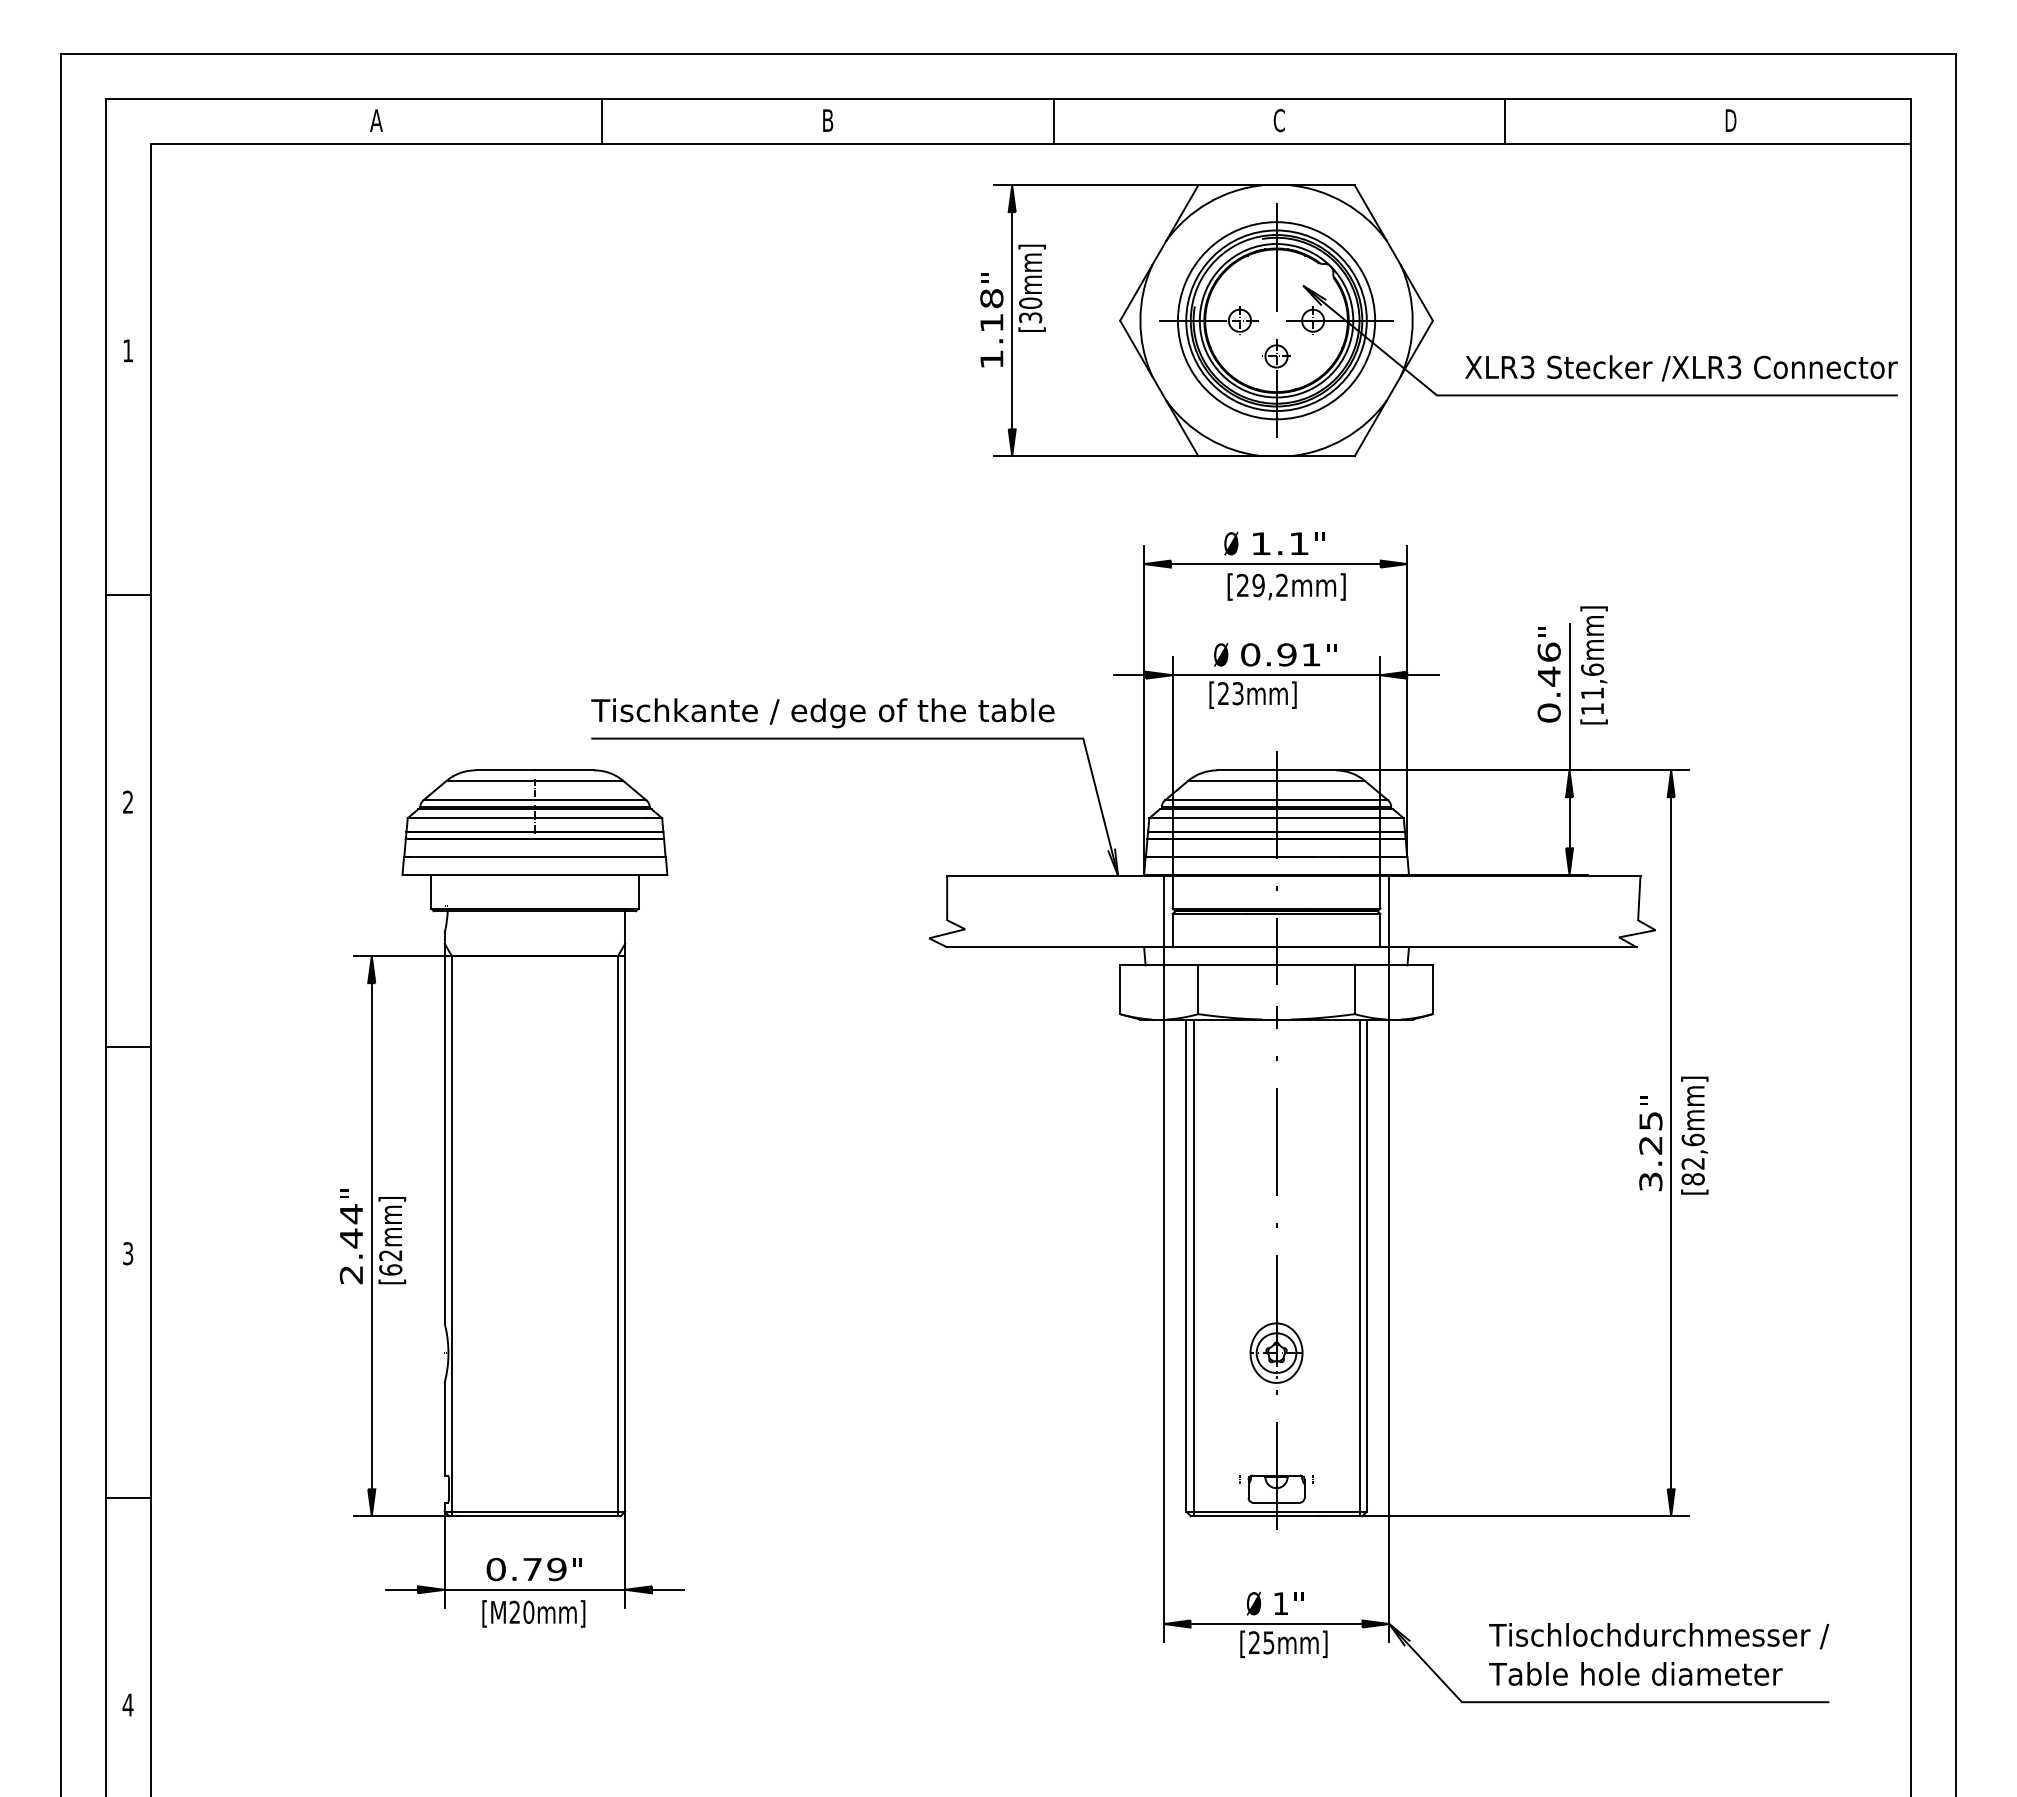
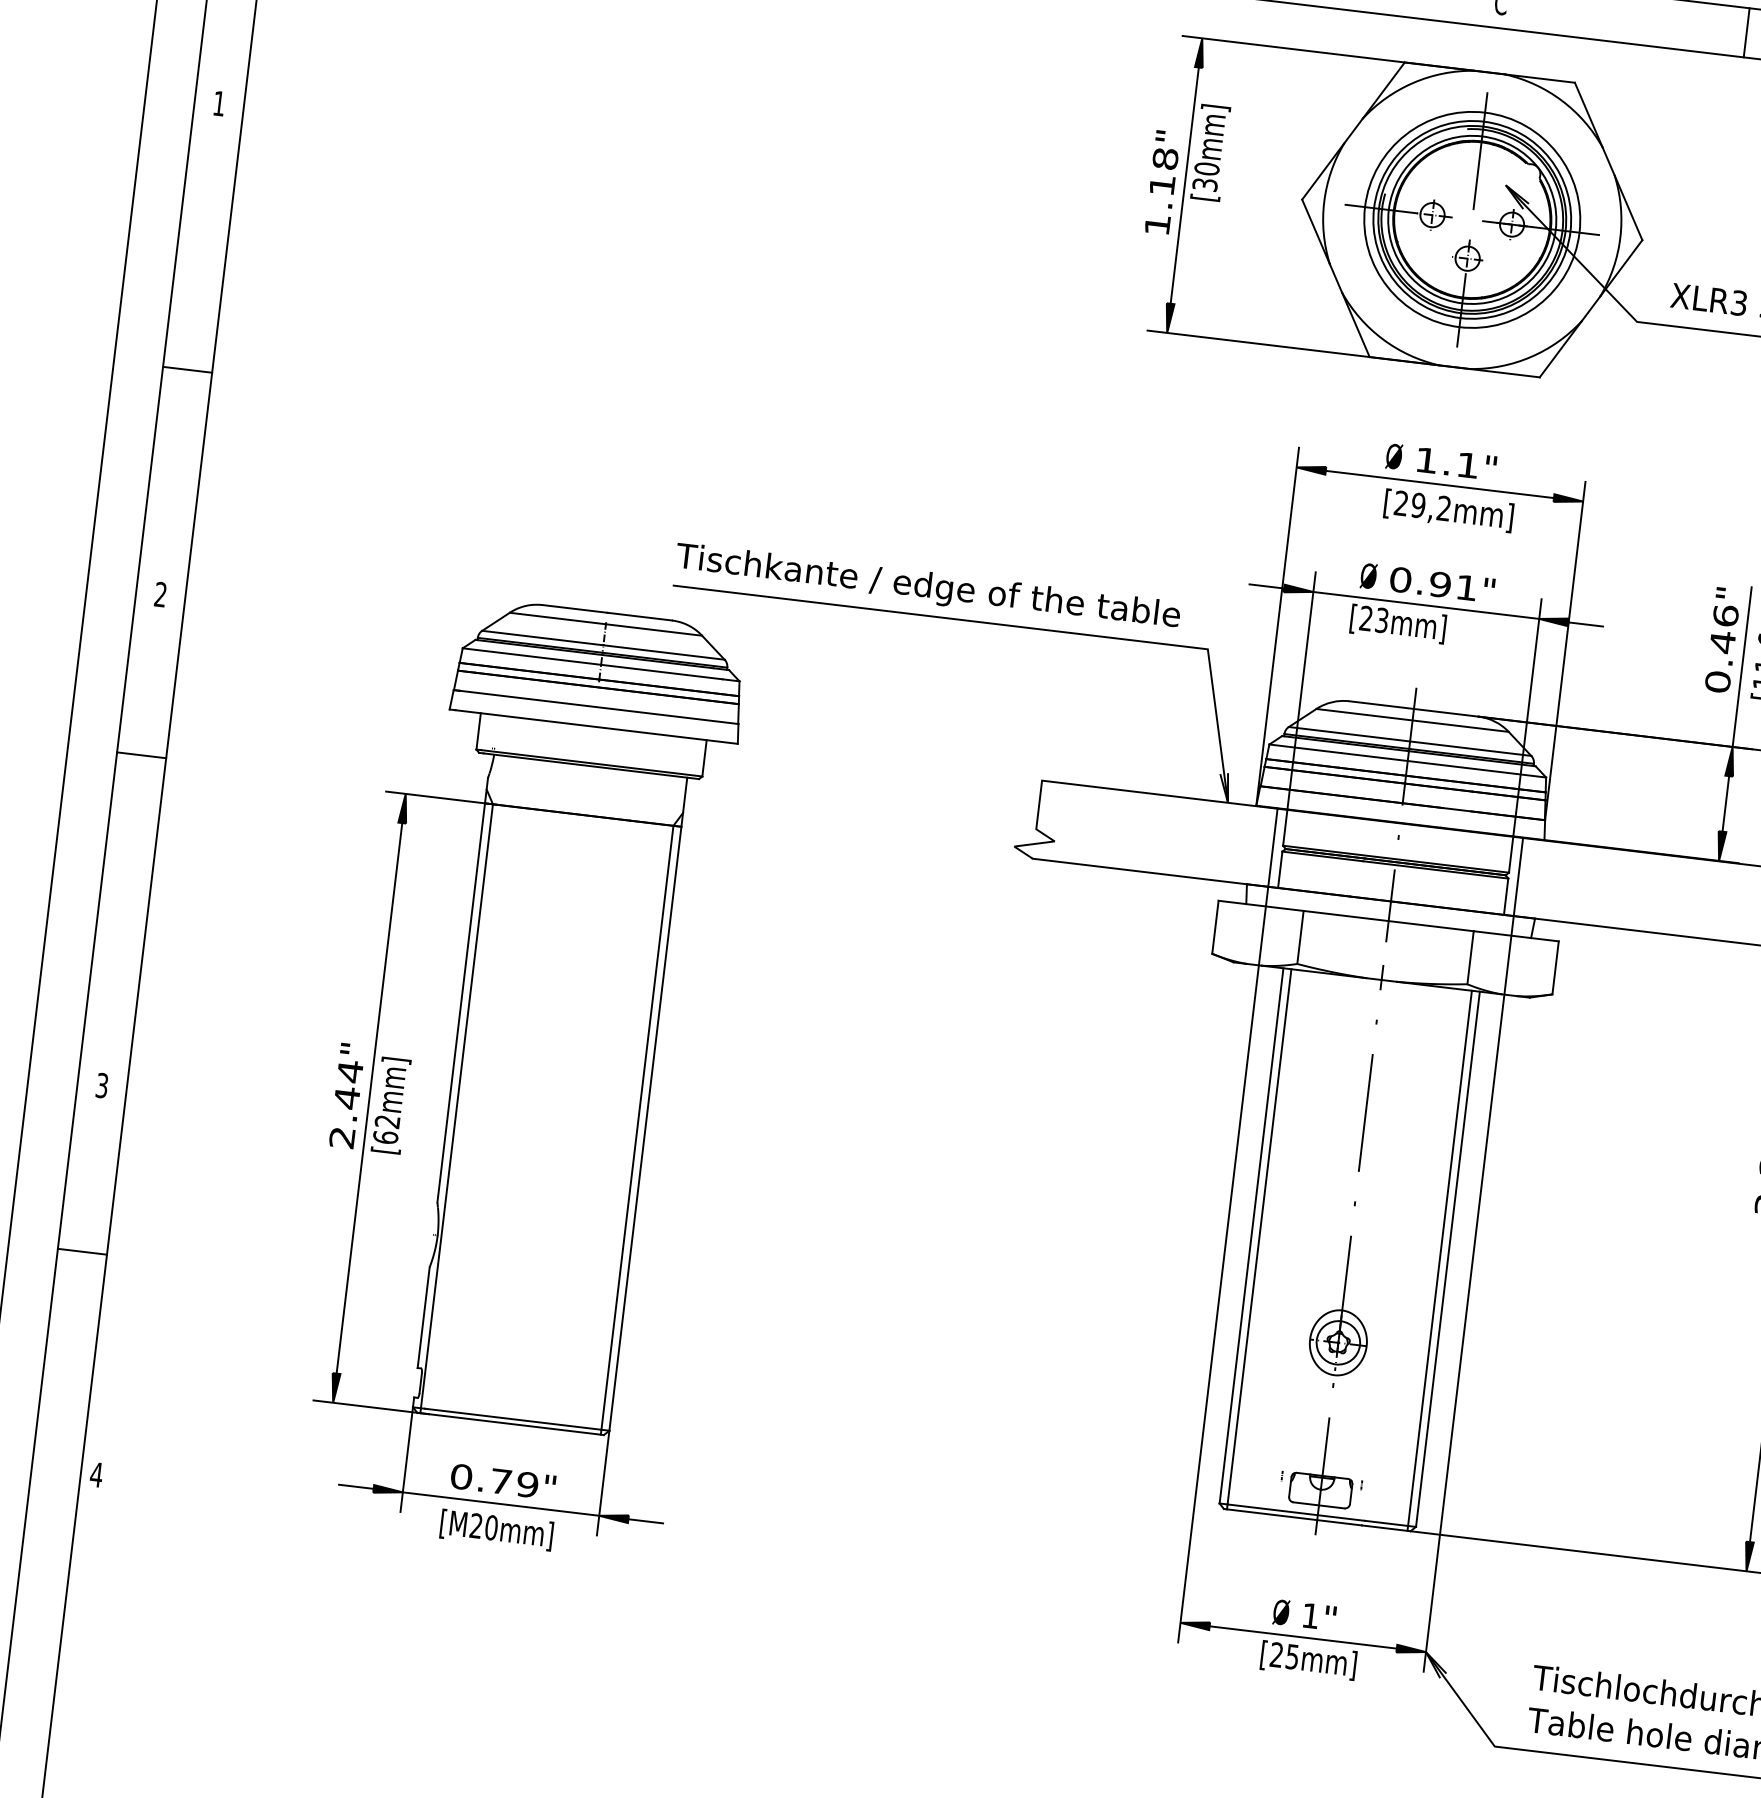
line: (127, 1046) -> (140, 754), moved
line: (127, 1498) -> (81, 1251), moved
text: (127, 1704) -> (95, 1474), moved

